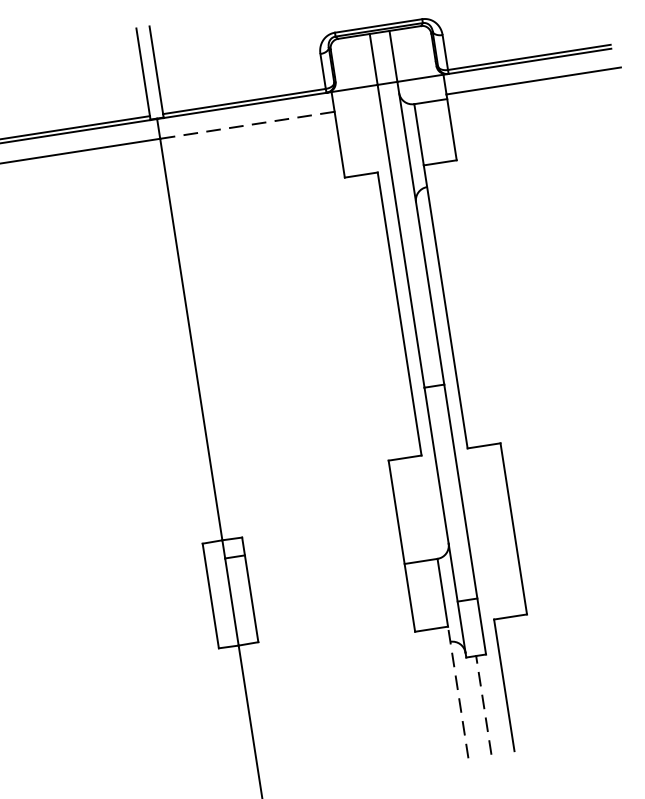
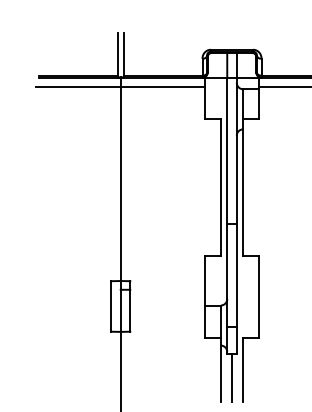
line: (246, 126) -> (162, 87), dashed -> solid
line: (457, 693) -> (220, 370), dashed -> solid
line: (484, 706) -> (232, 378), dashed -> solid

